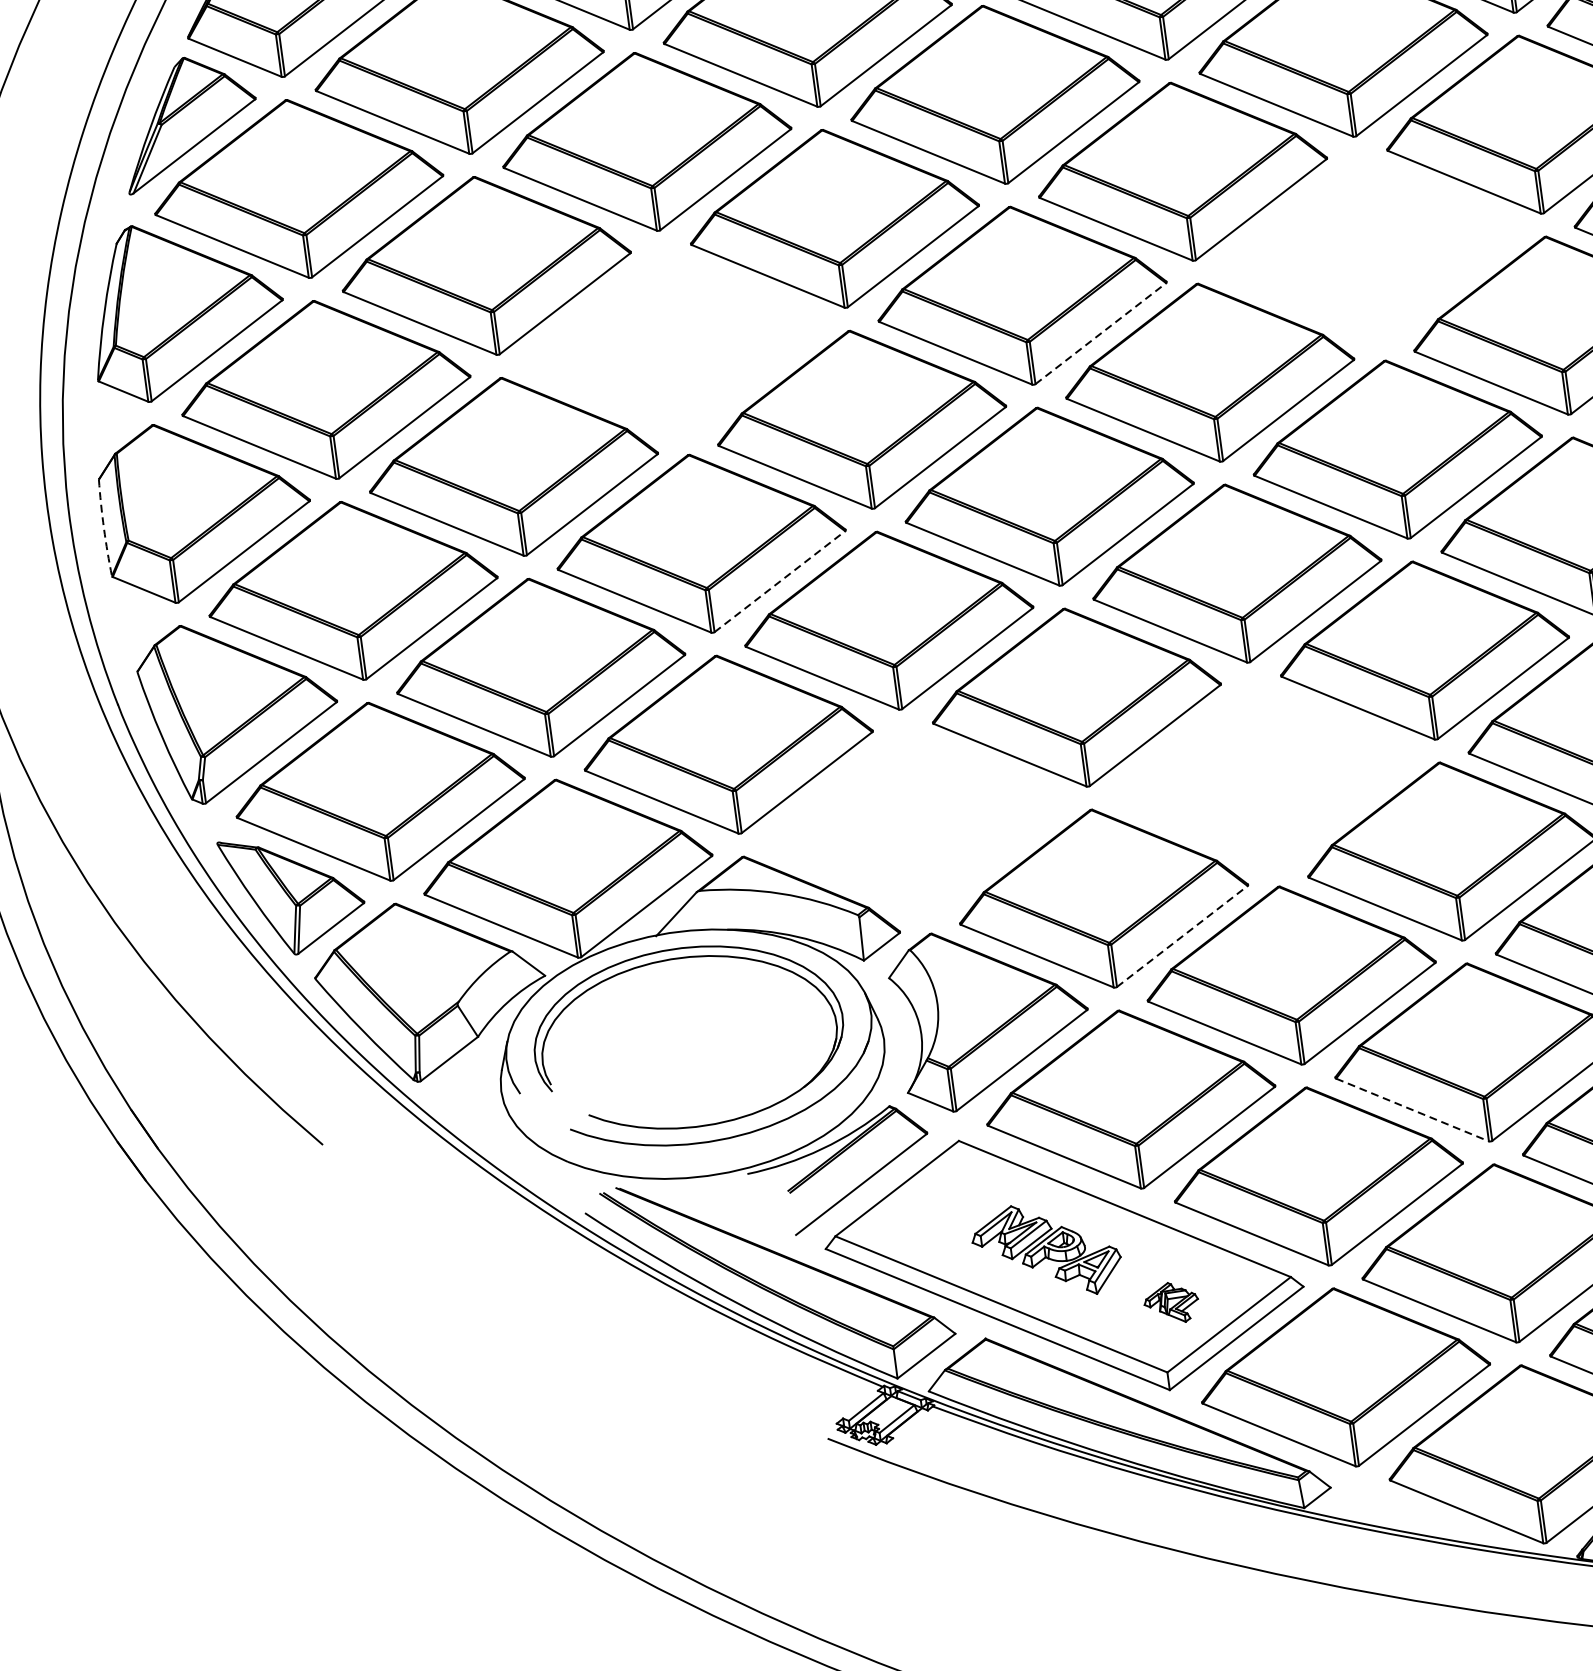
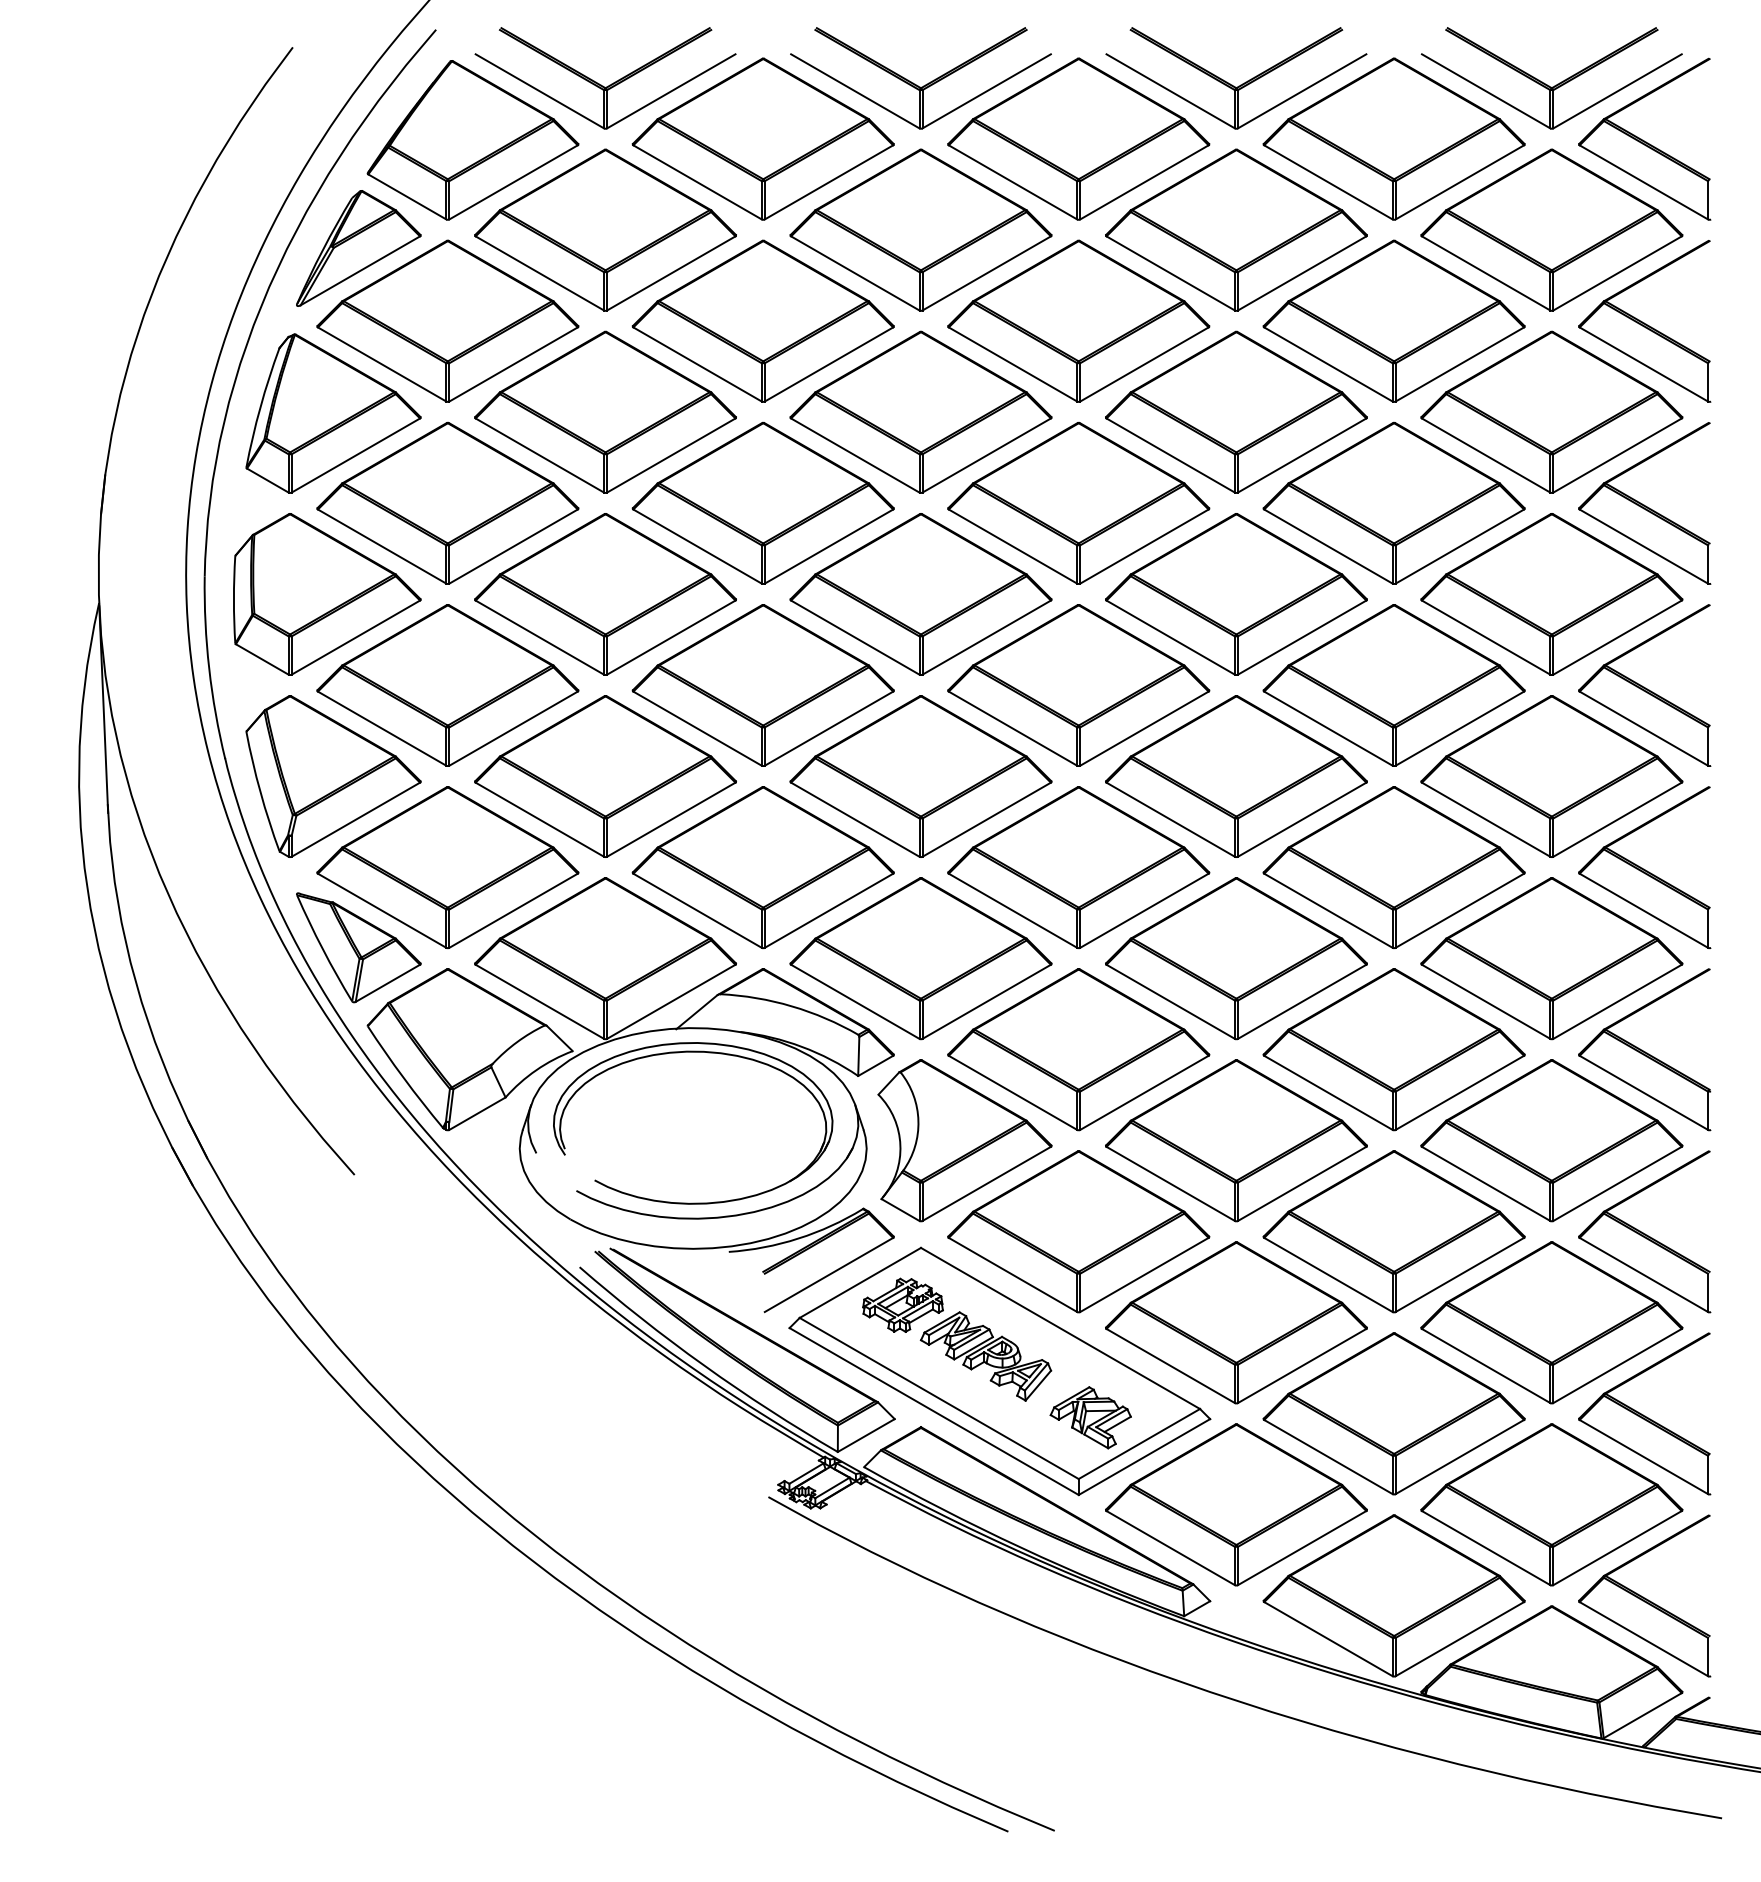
part: (1369, 247) -> (1393, 502), added
line: (1100, 333) -> (1144, 546), dashed -> solid
part: (672, 341) -> (762, 502), added
arc: (103, 527) -> (233, 599), dashed -> solid
line: (780, 581) -> (829, 728), dashed -> solid
part: (1263, 774) -> (1236, 958), added
part: (915, 821) -> (920, 958), added
line: (1182, 936) -> (1144, 1092), dashed -> solid
line: (1412, 1110) -> (1328, 1275), dashed -> solid
part: (946, 1206) -> (902, 1304), added
part: (1171, 1302) -> (1090, 1417), size x1.67

